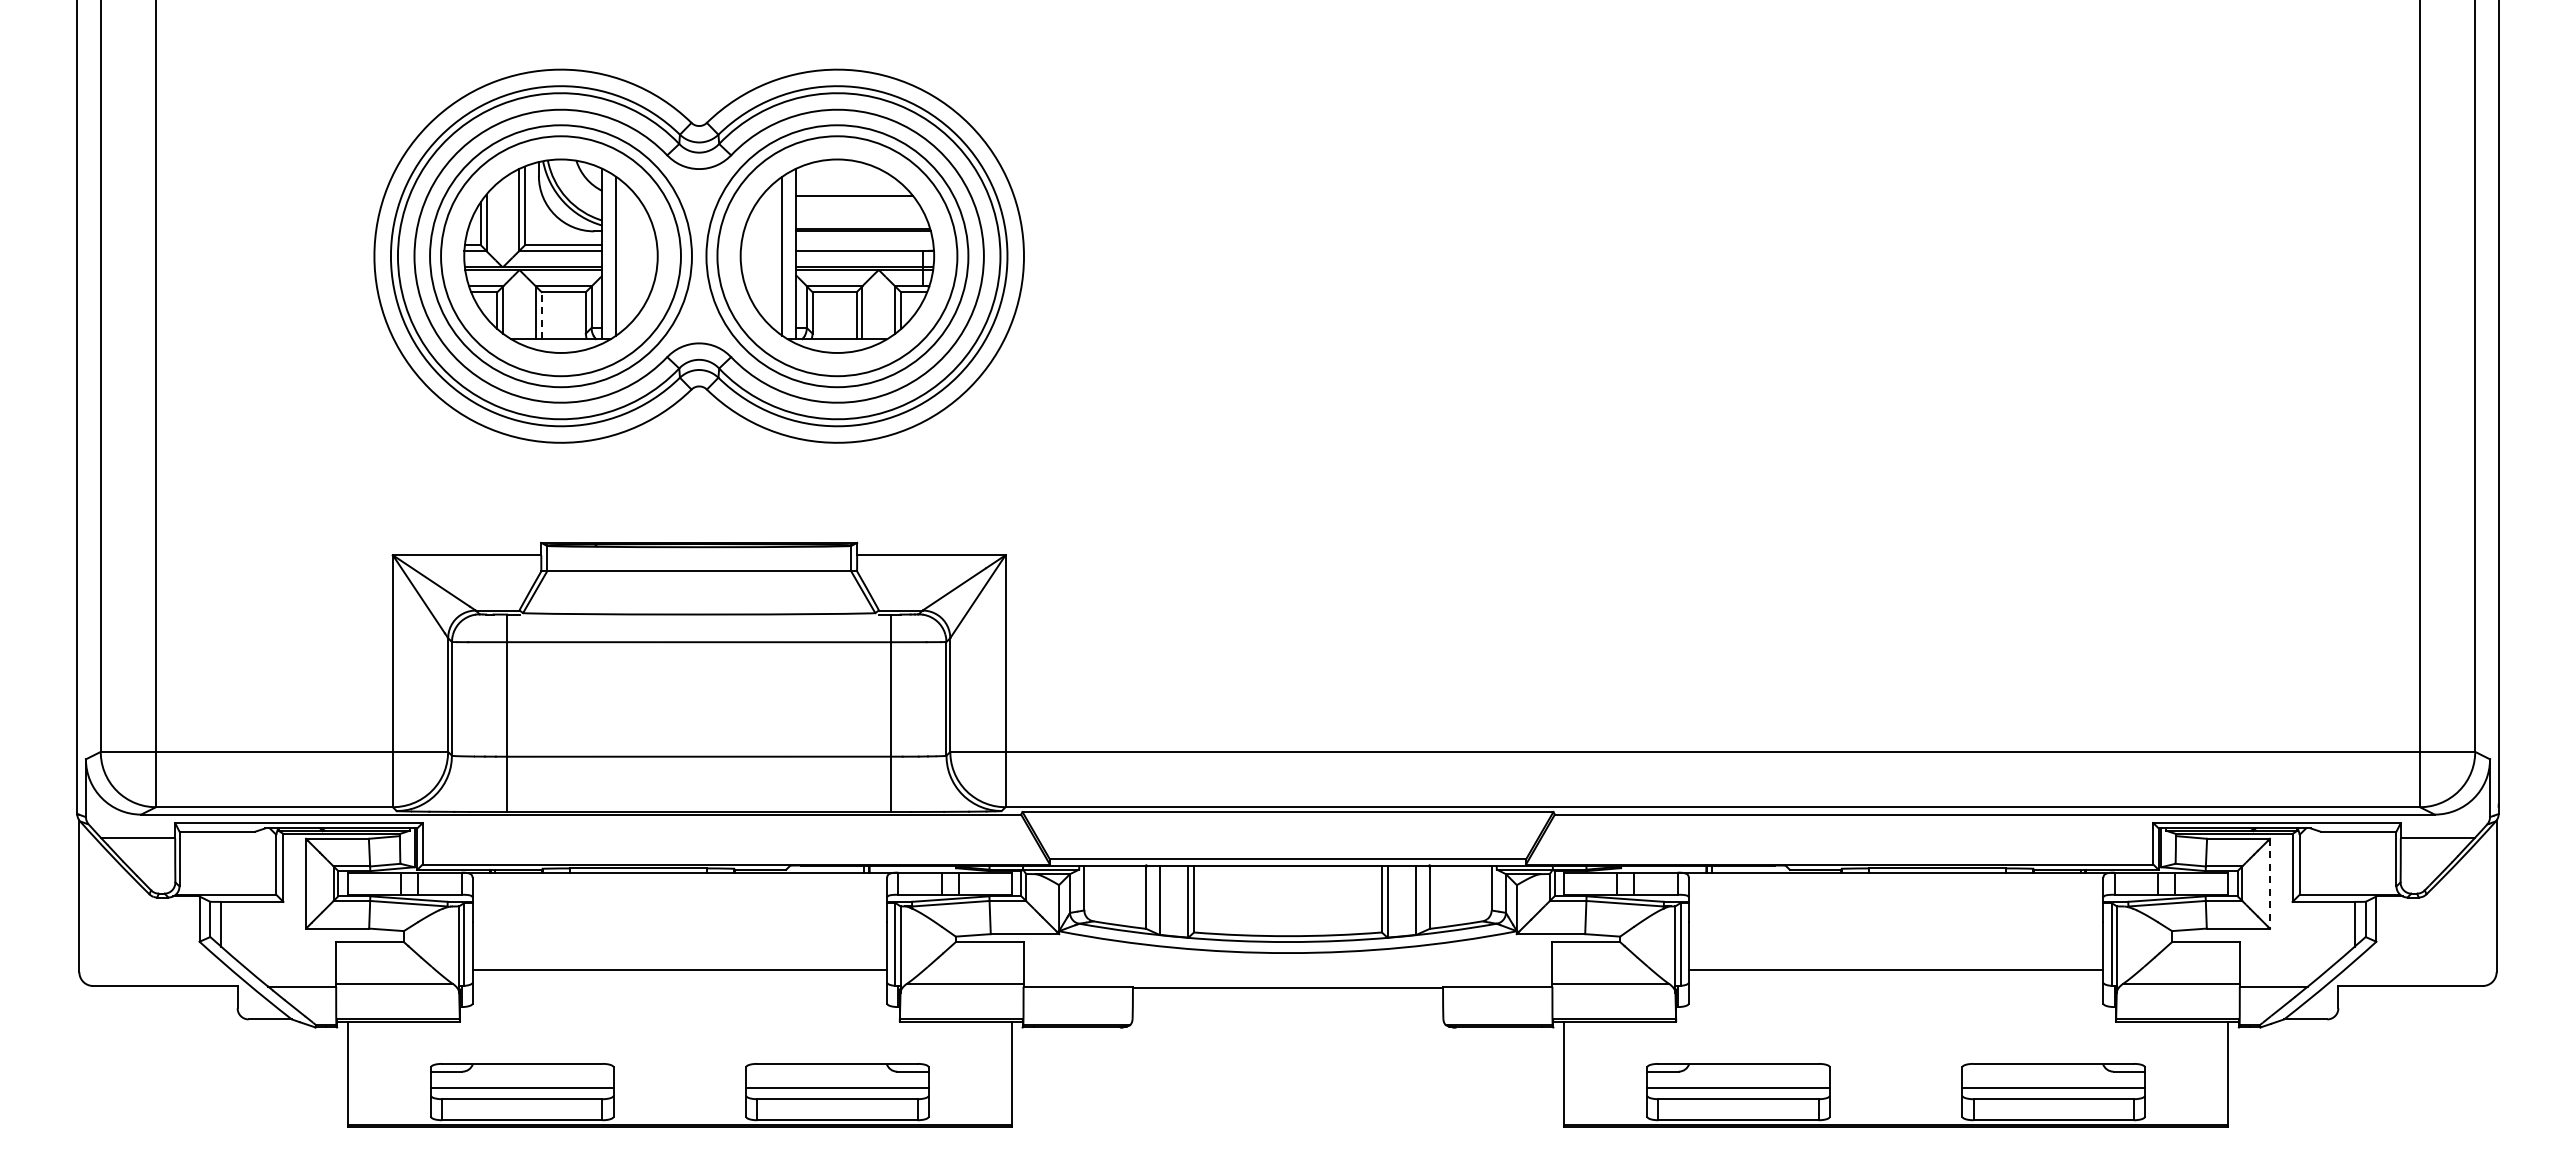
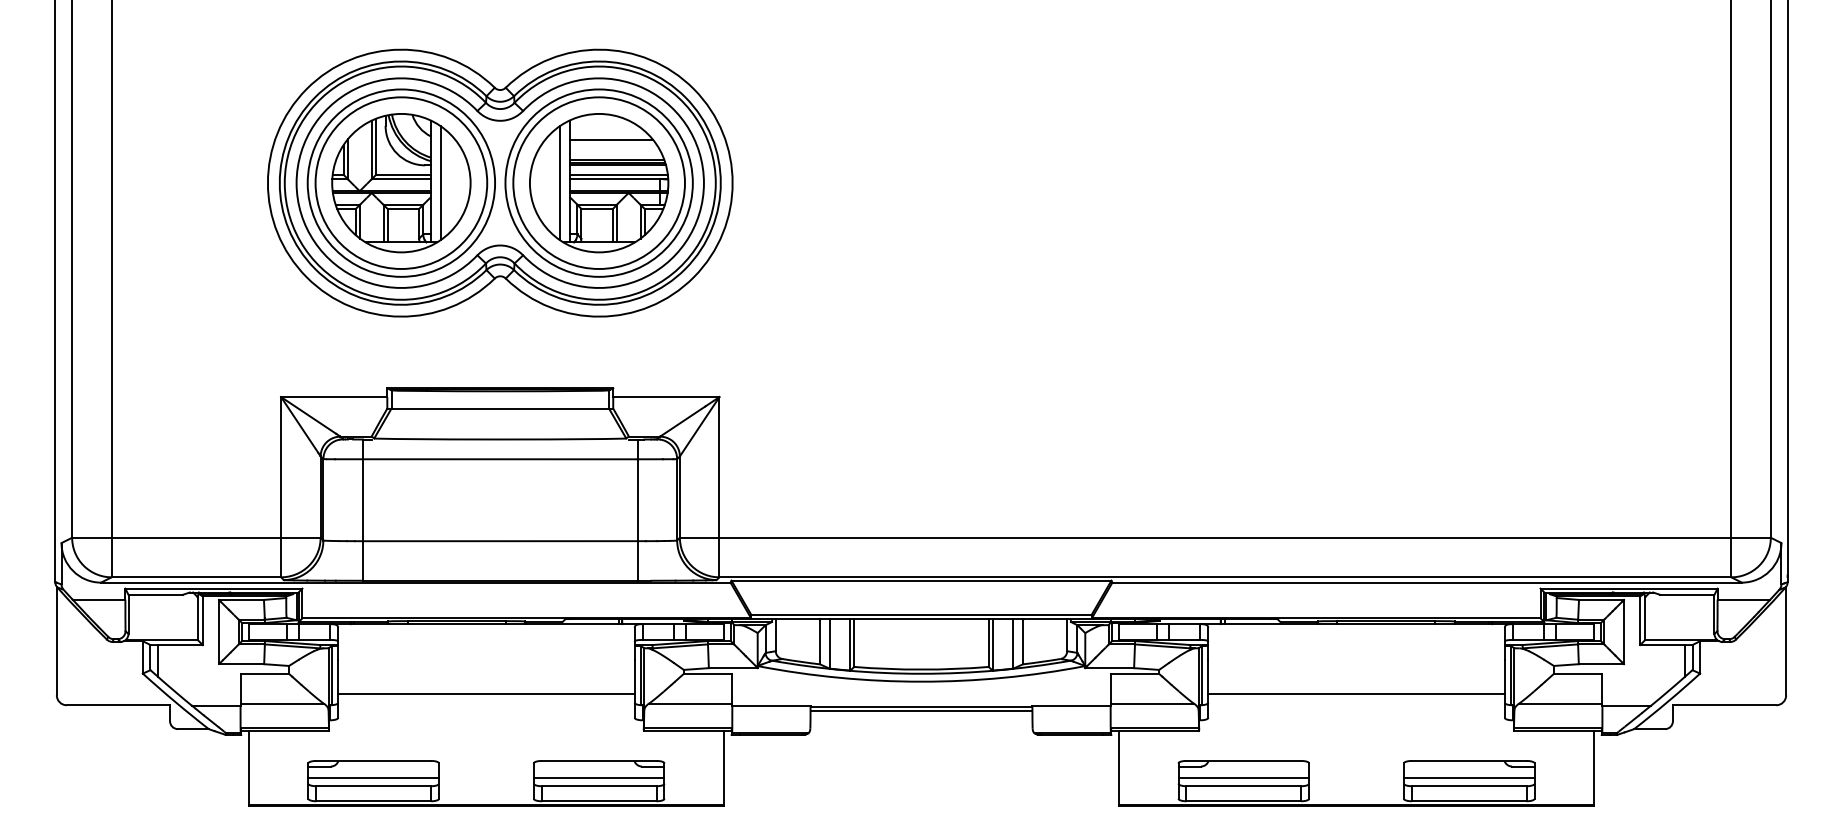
line: (861, 223) -> (616, 159), added
line: (864, 245) -> (618, 175), added
line: (541, 315) -> (387, 225), dashed -> solid
line: (2269, 883) -> (1623, 631), dashed -> solid
line: (1287, 994) -> (921, 711), added

